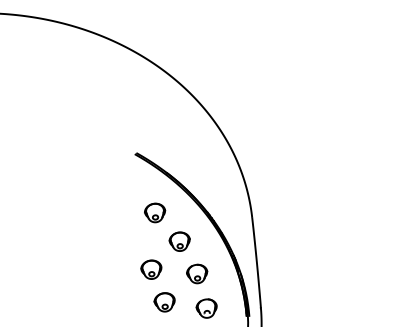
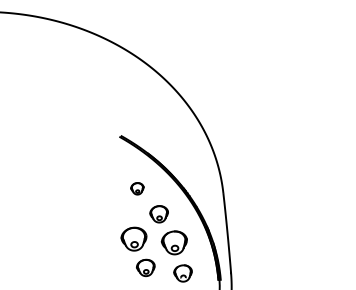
part: (155, 212) -> (137, 188), size x0.7
part: (151, 269) -> (134, 238), size x1.4
part: (197, 273) -> (174, 242), size x1.4

